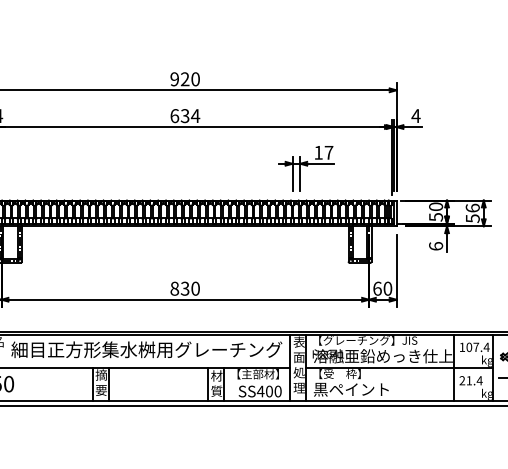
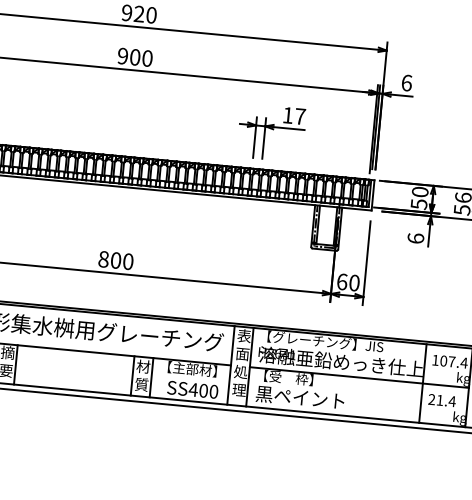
text: (185, 116) -> (135, 57), 634 -> 900
text: (415, 116) -> (406, 83), 4 -> 6
text: (184, 288) -> (115, 260), 830 -> 800

